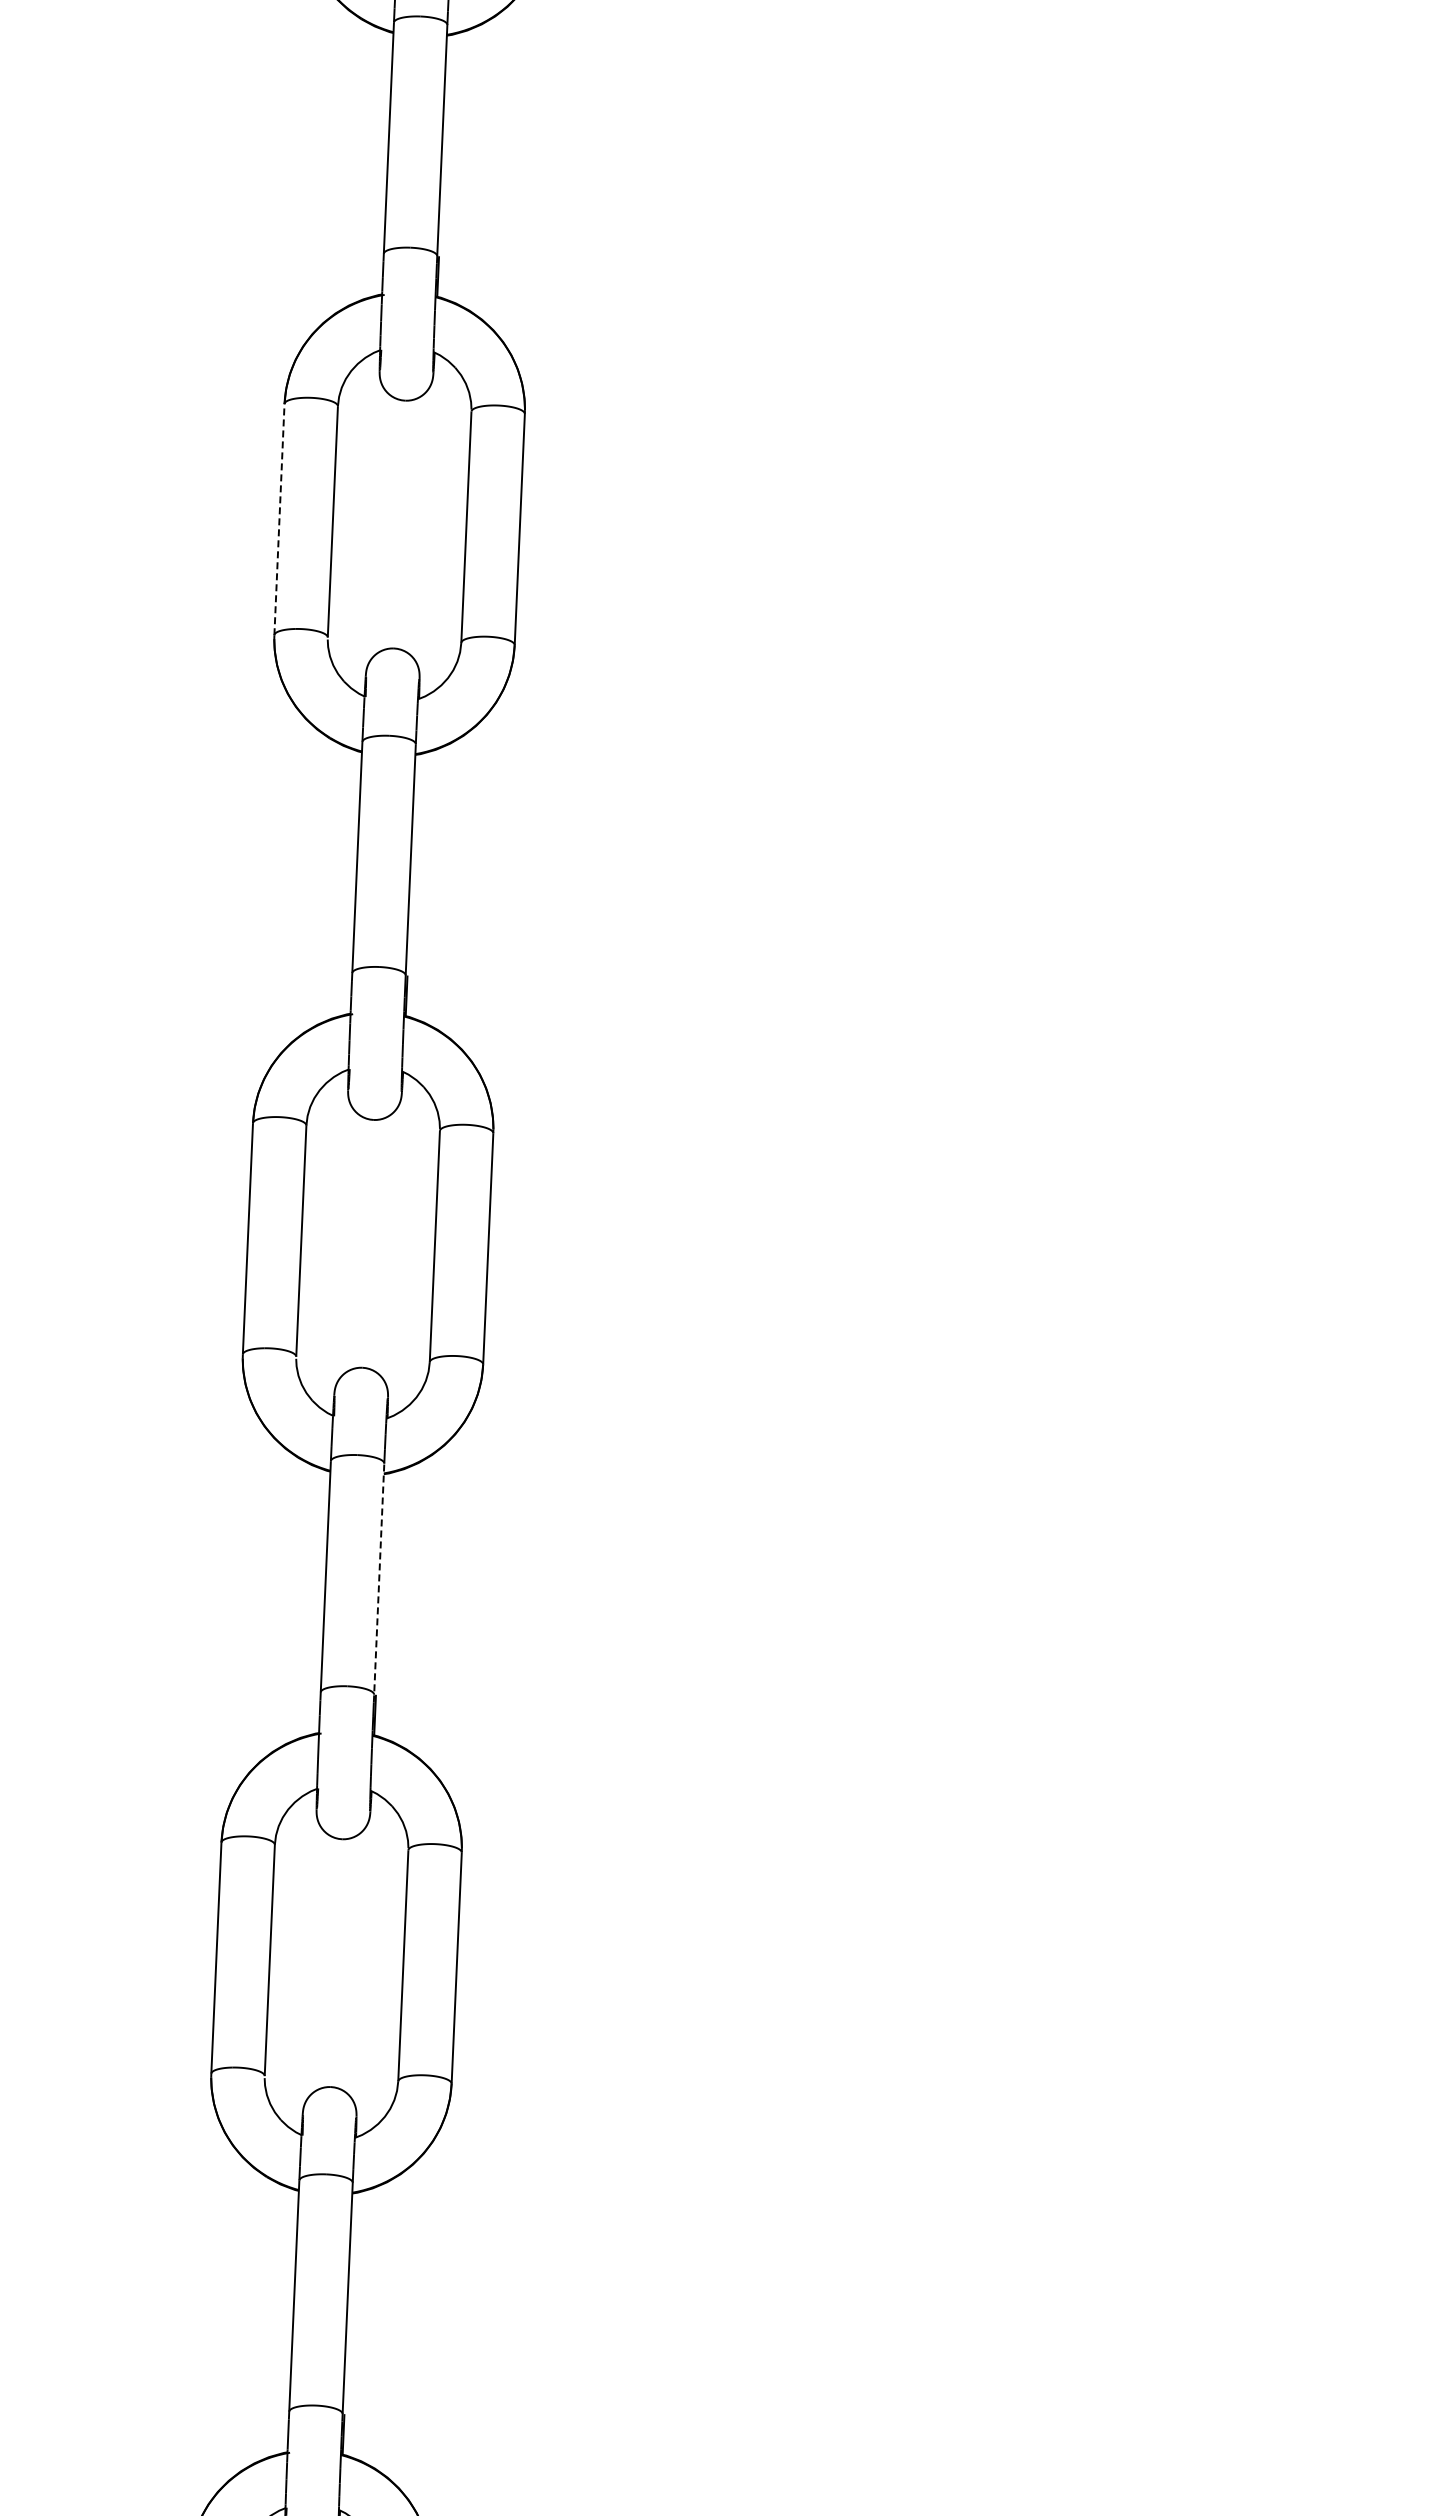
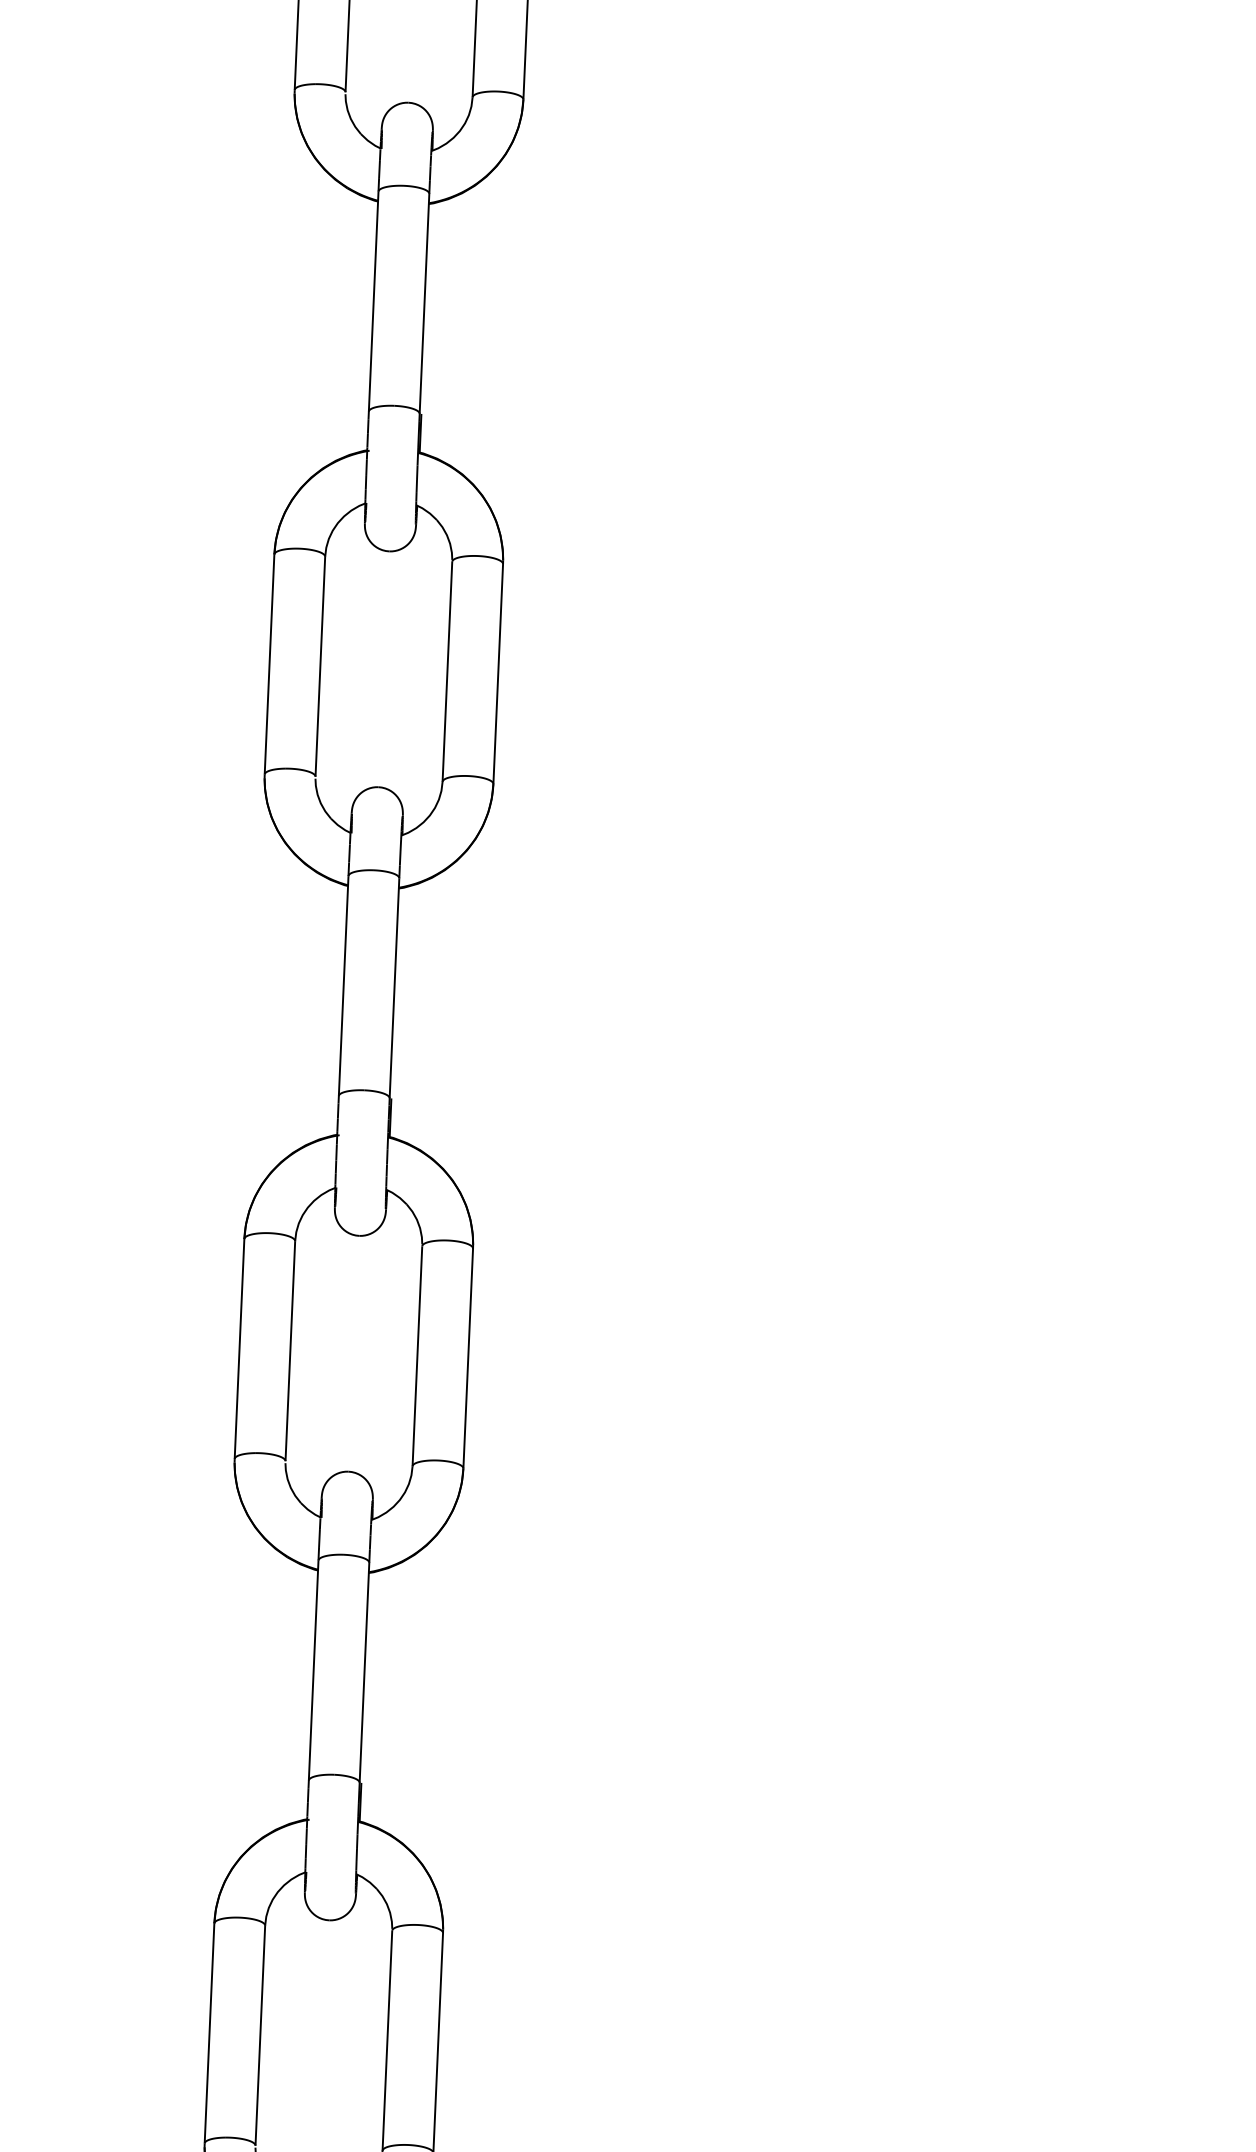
line: (279, 519) -> (269, 664), dashed -> solid
line: (379, 1582) -> (364, 1676), dashed -> solid

